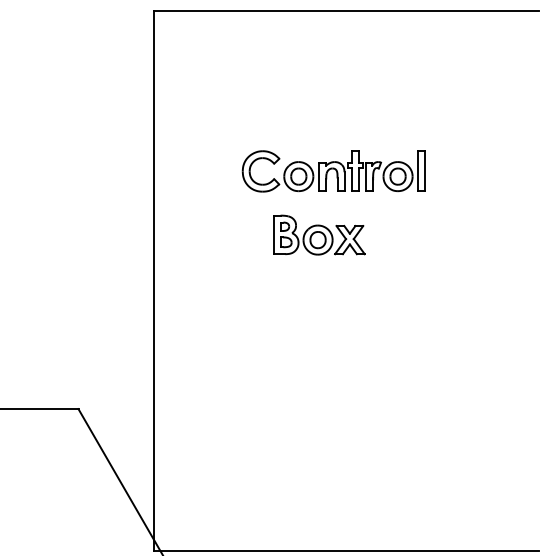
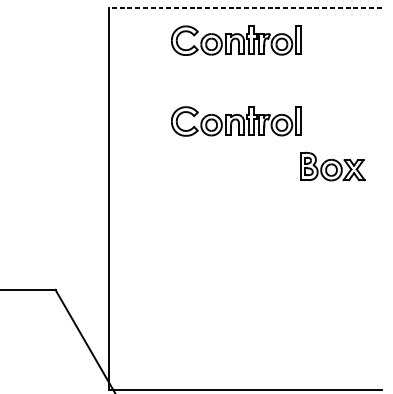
line: (346, 11) -> (245, 8), solid -> dashed
part: (333, 57) -> (236, 40), added
part: (319, 234) -> (332, 166), moved

